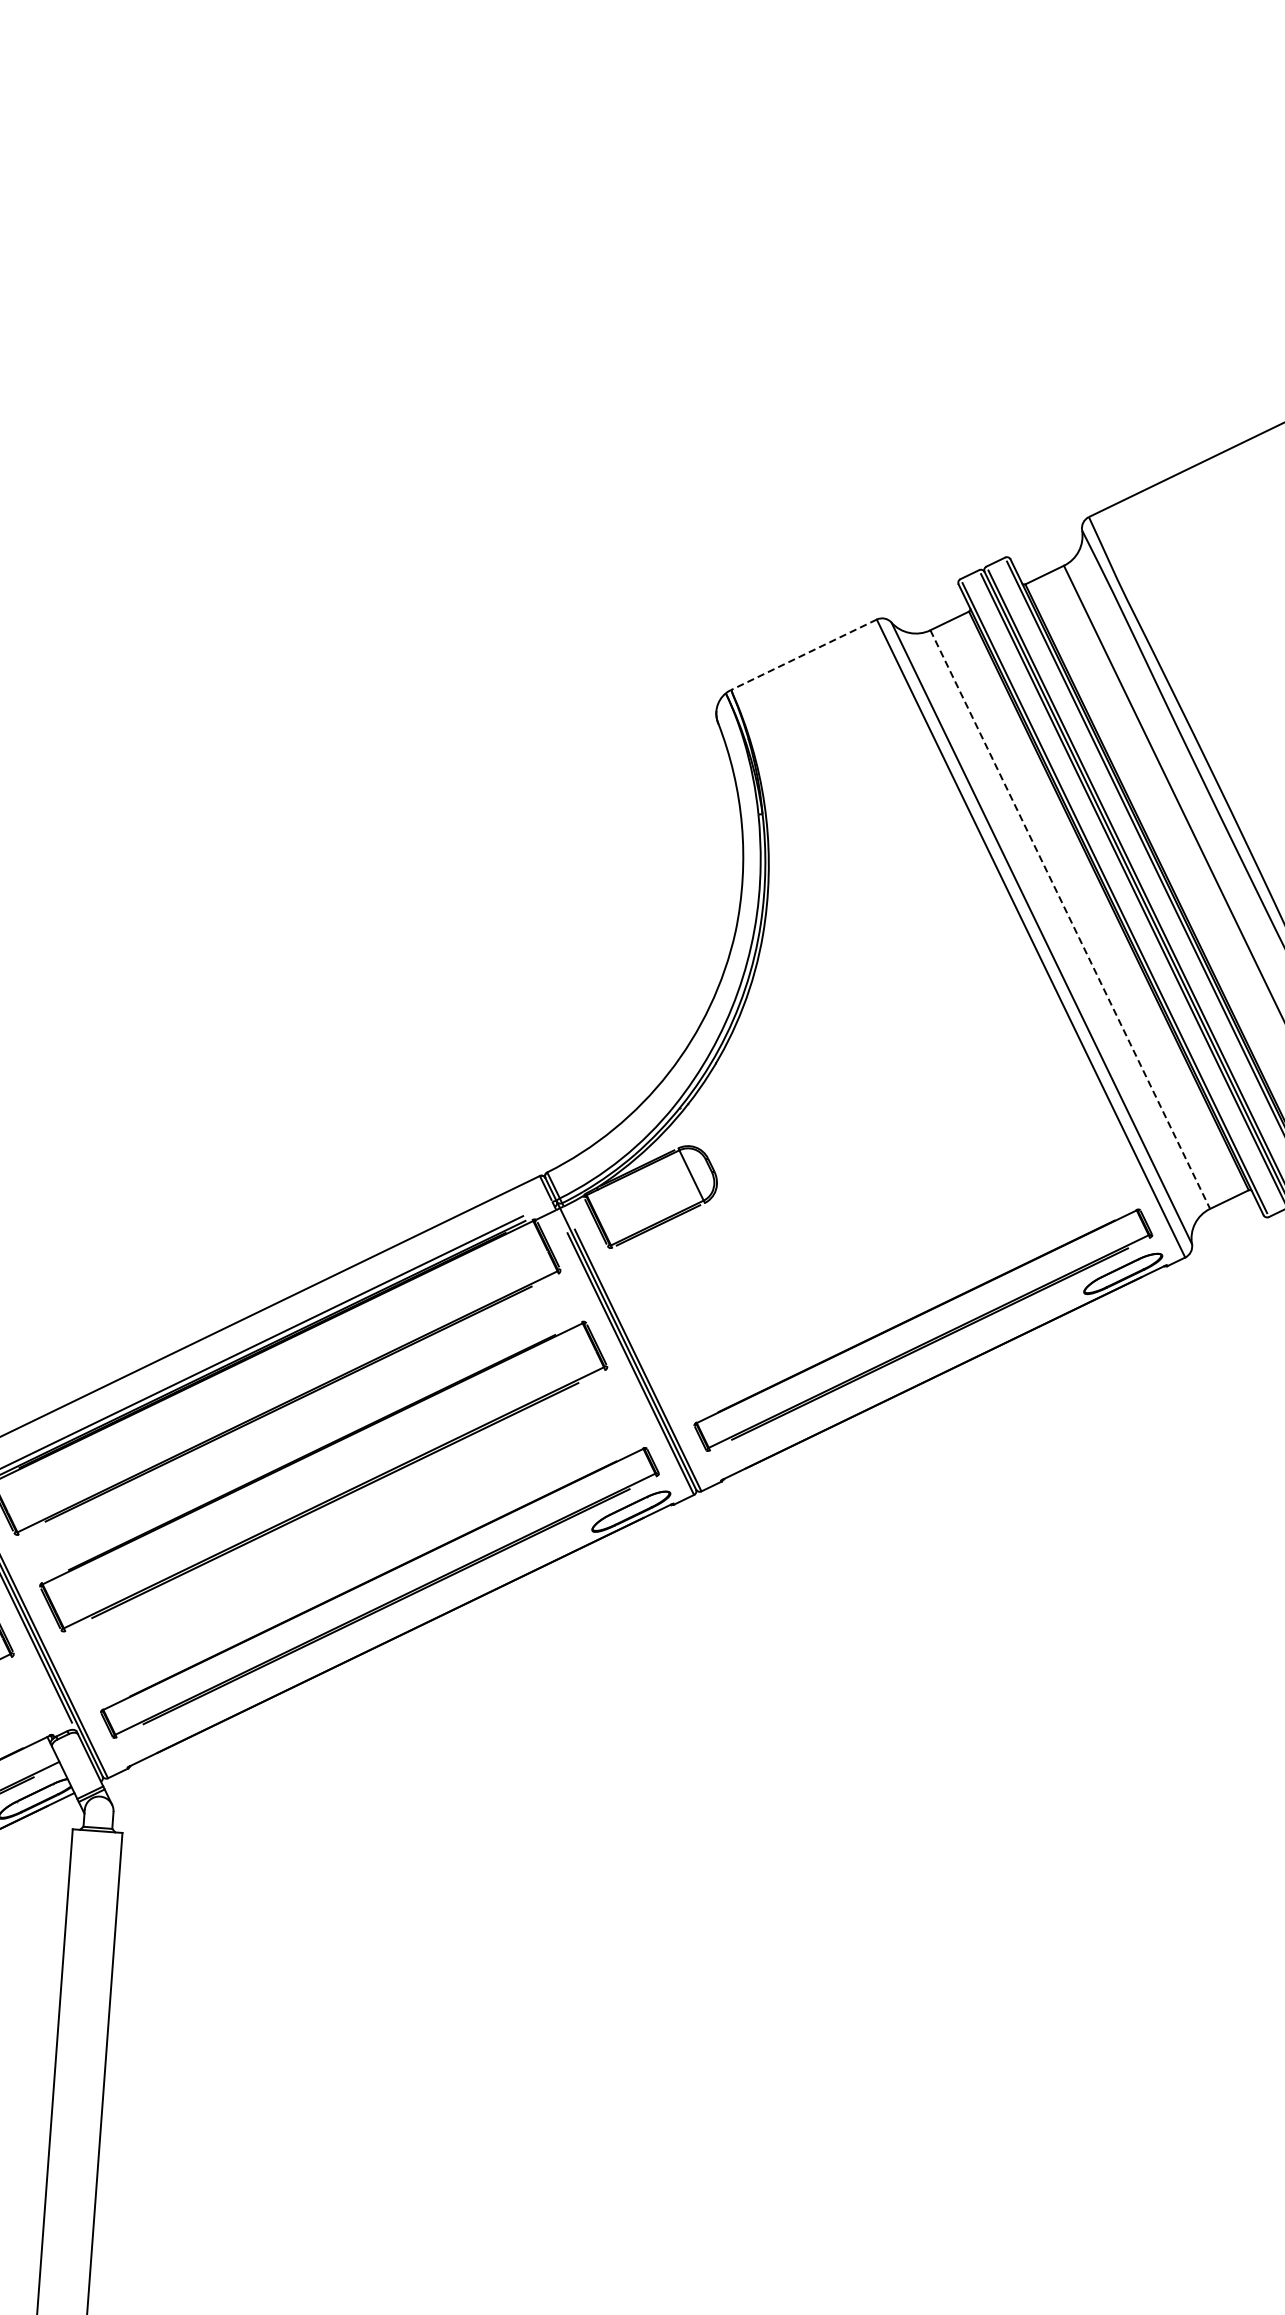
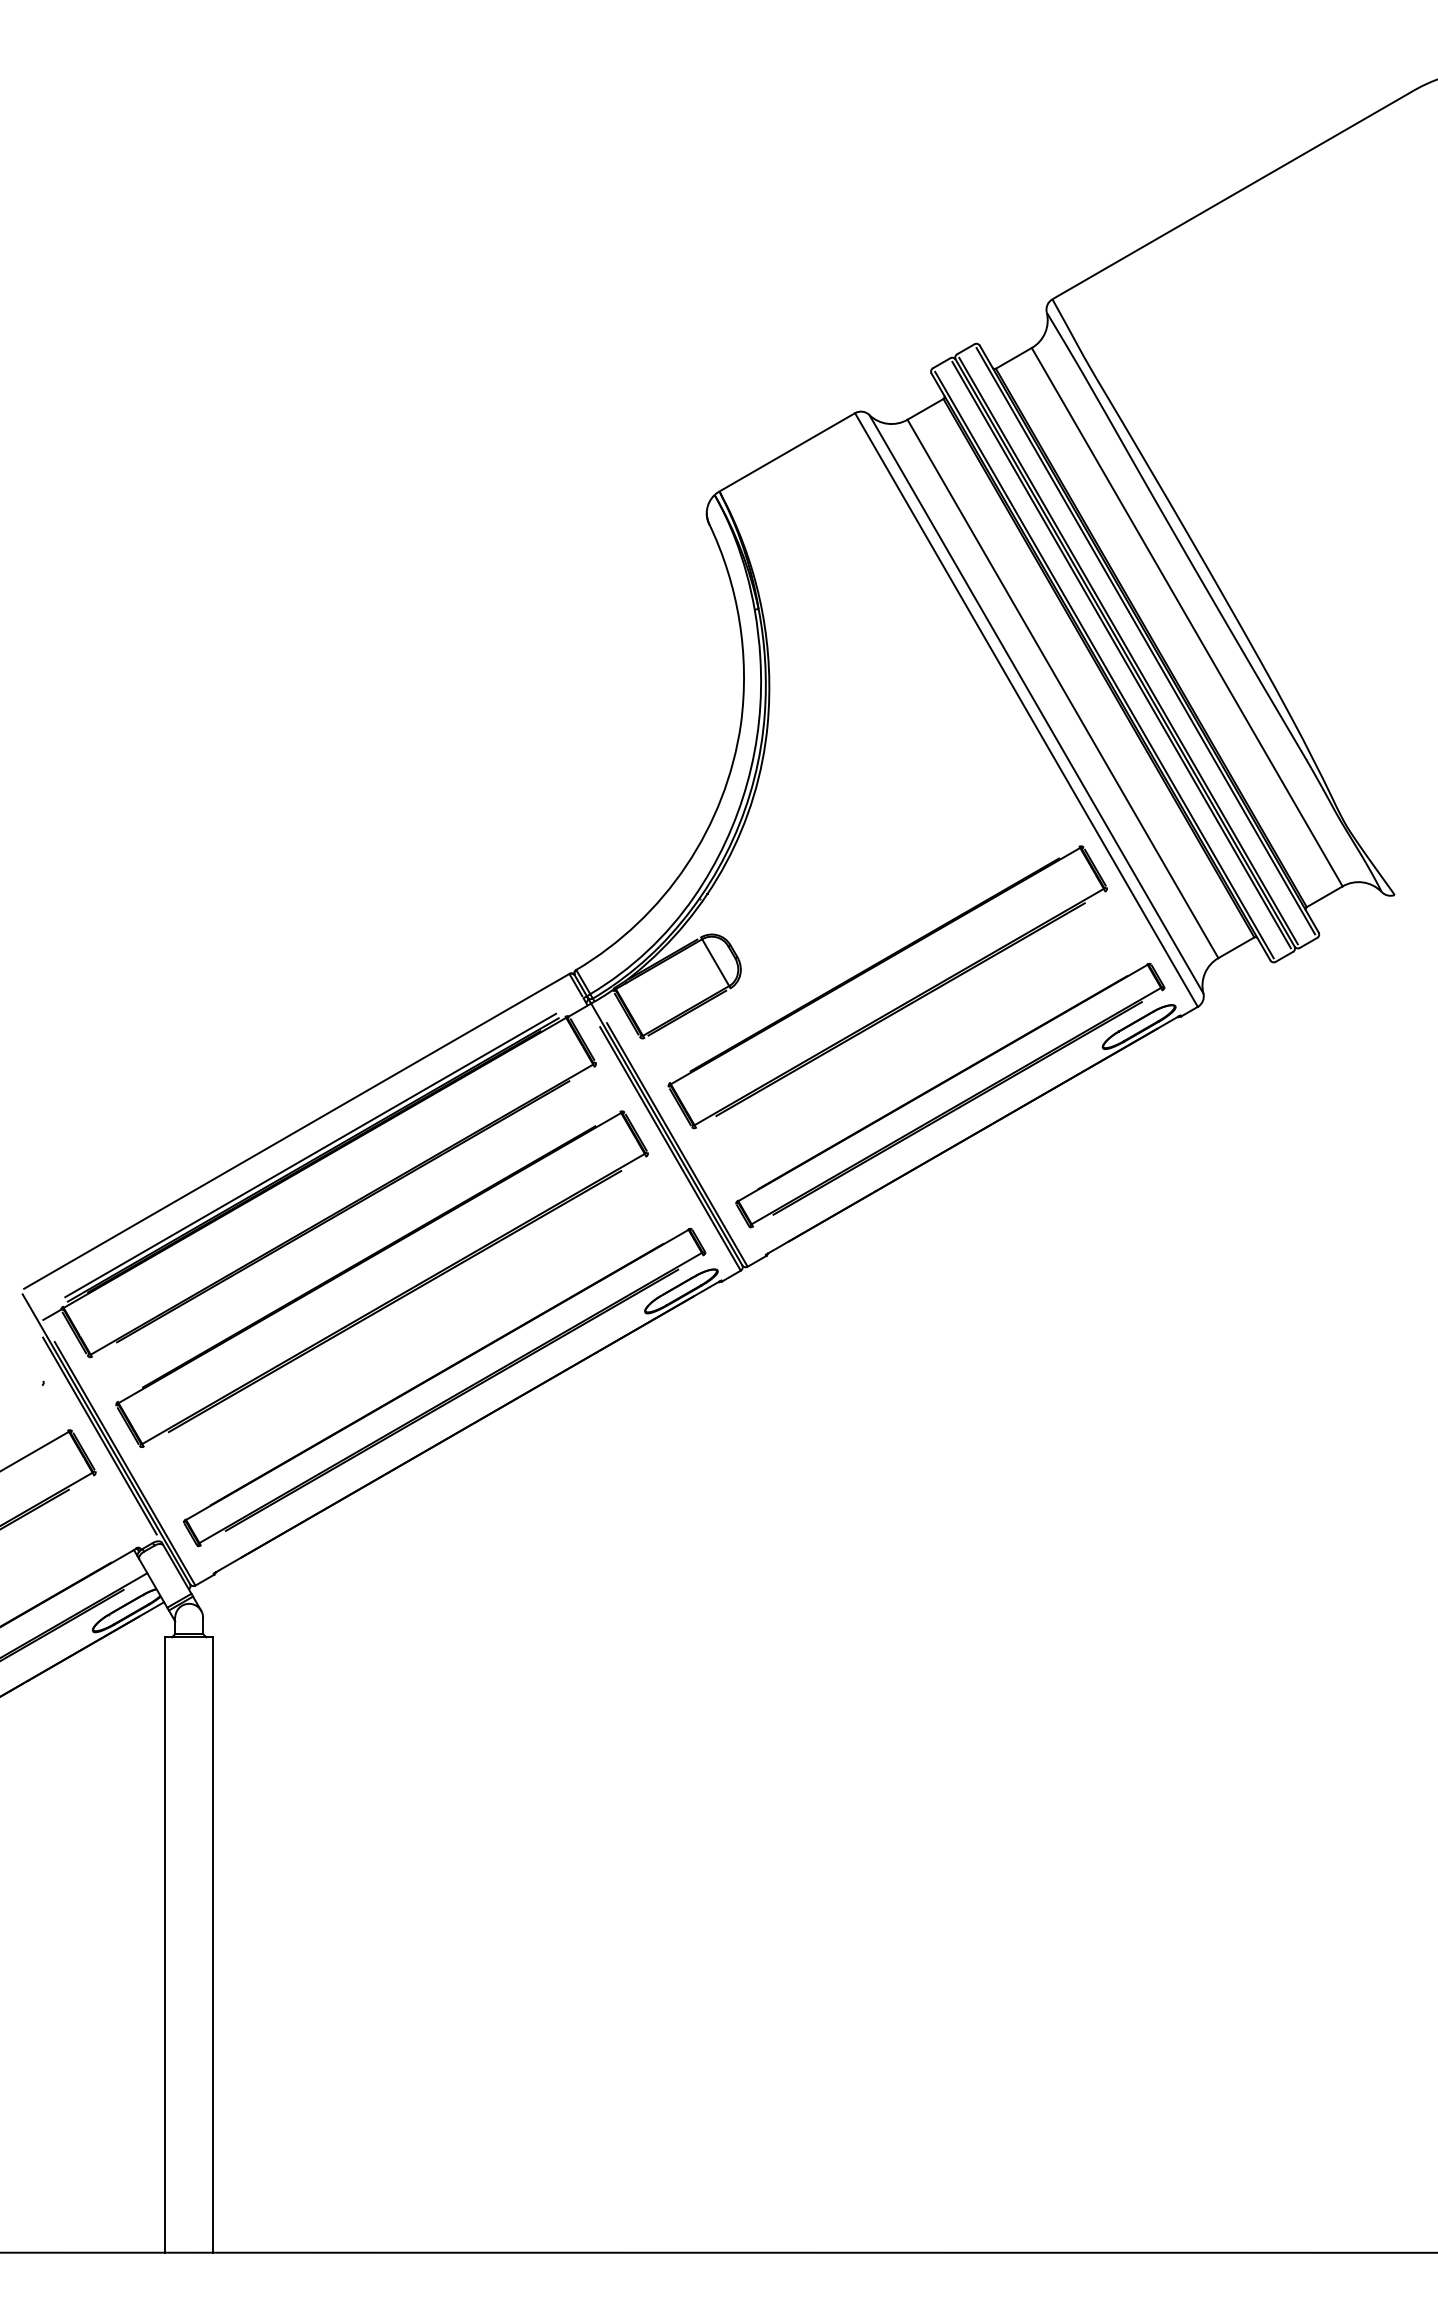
line: (803, 654) -> (786, 452), dashed -> solid
line: (1069, 919) -> (1062, 688), dashed -> solid
part: (866, 1214) -> (887, 987), added

